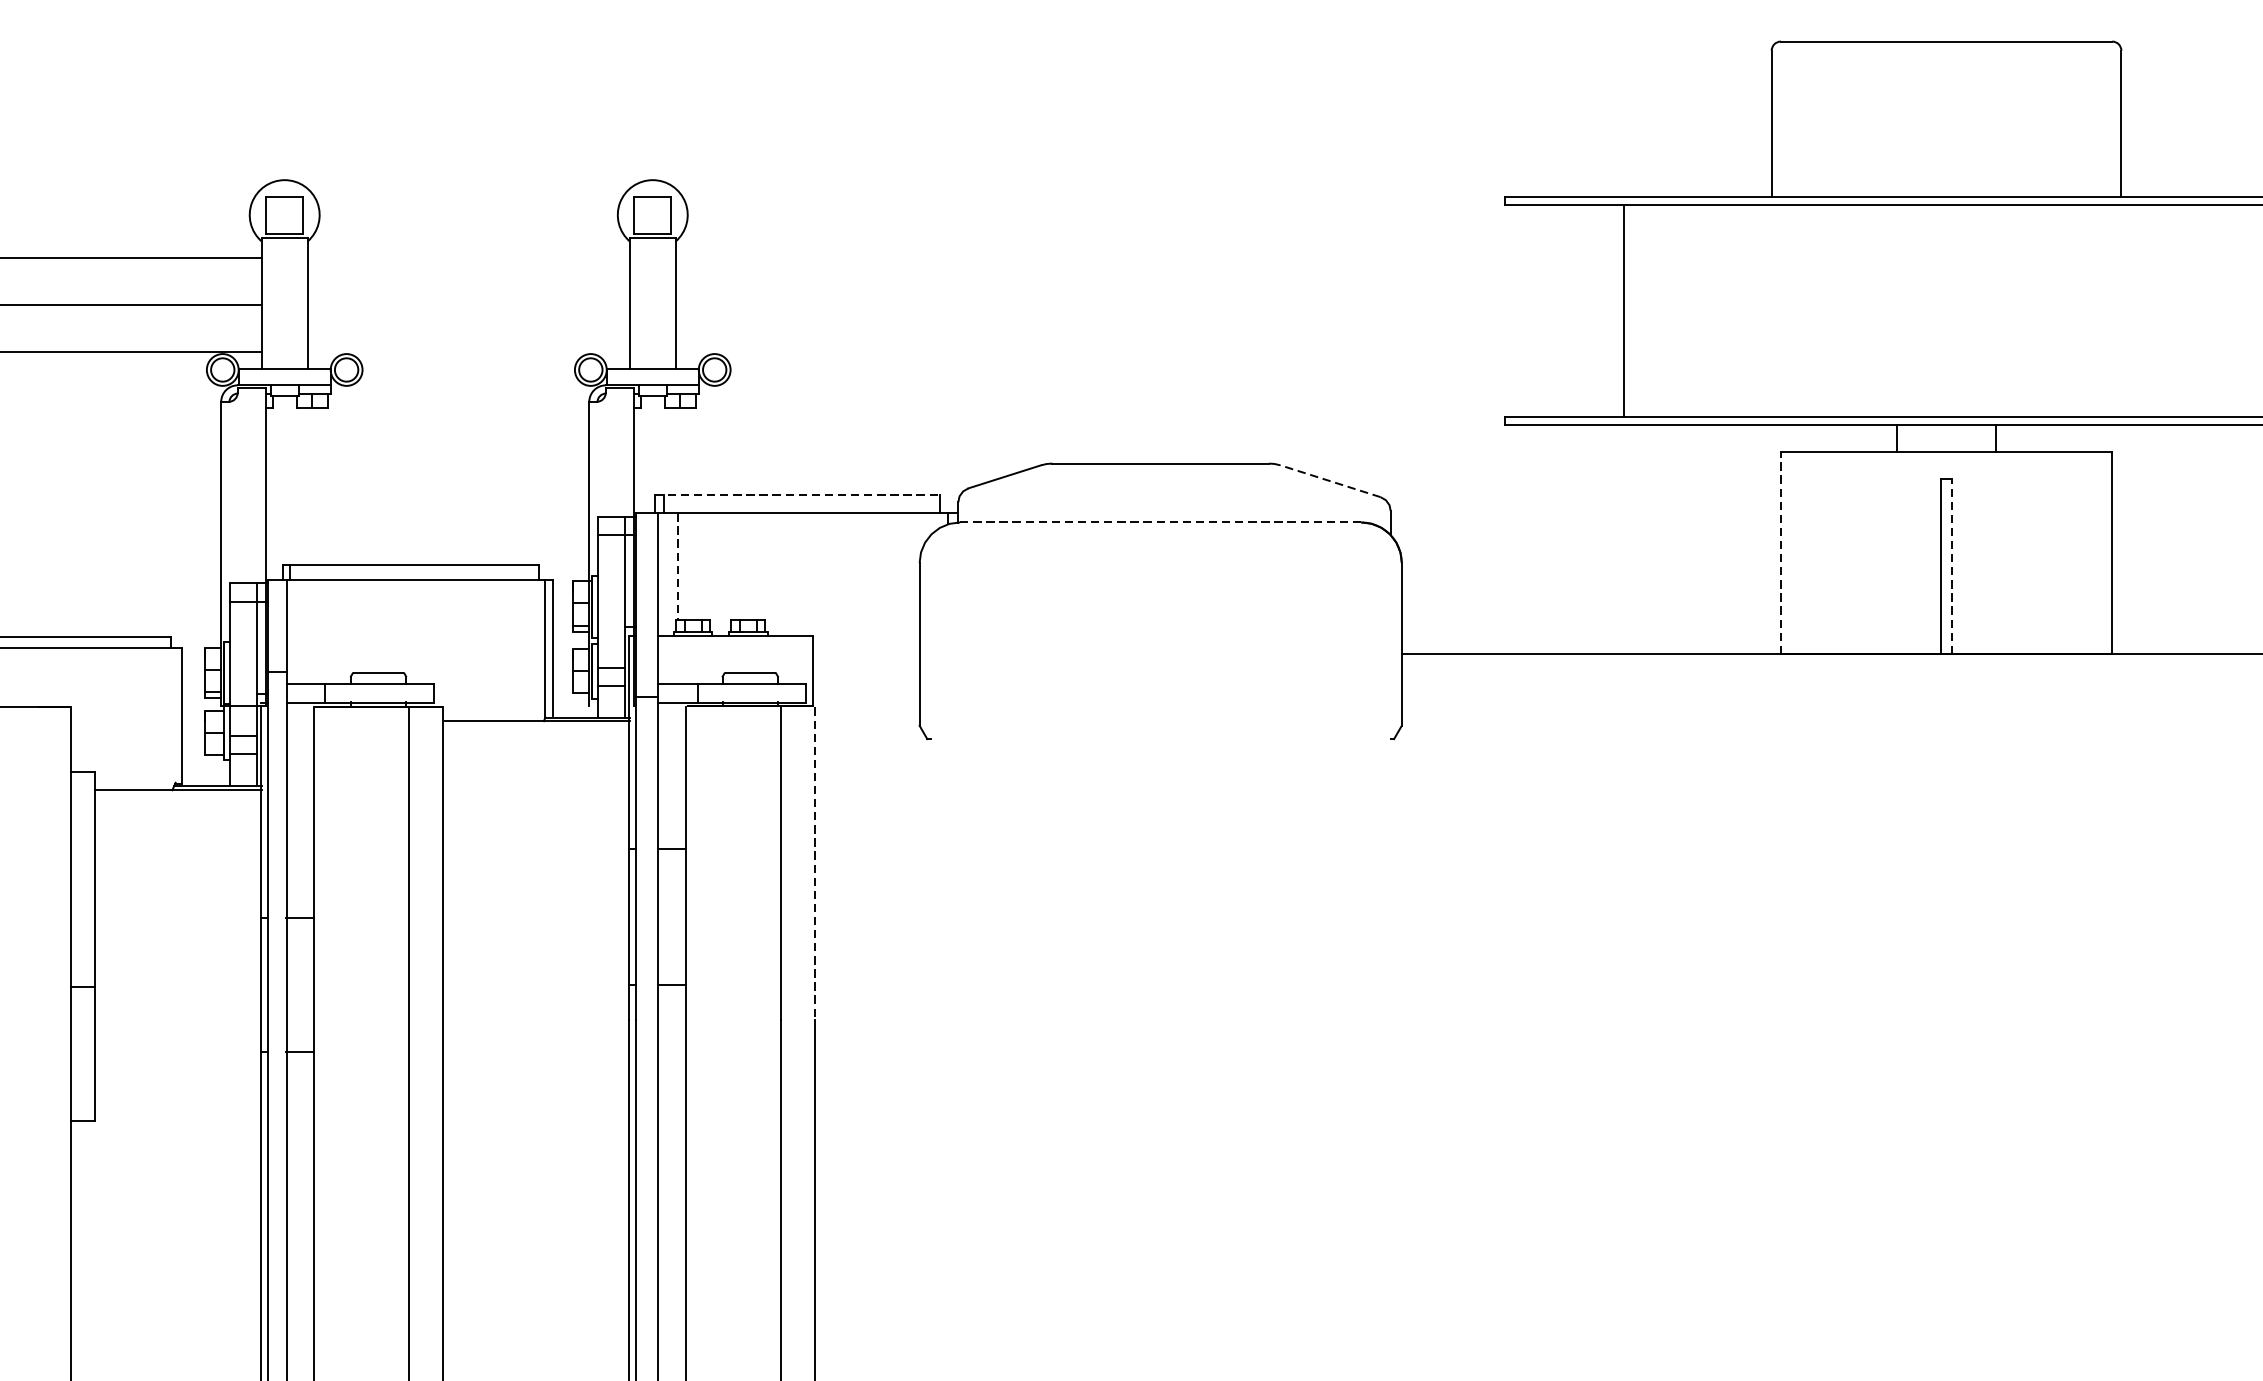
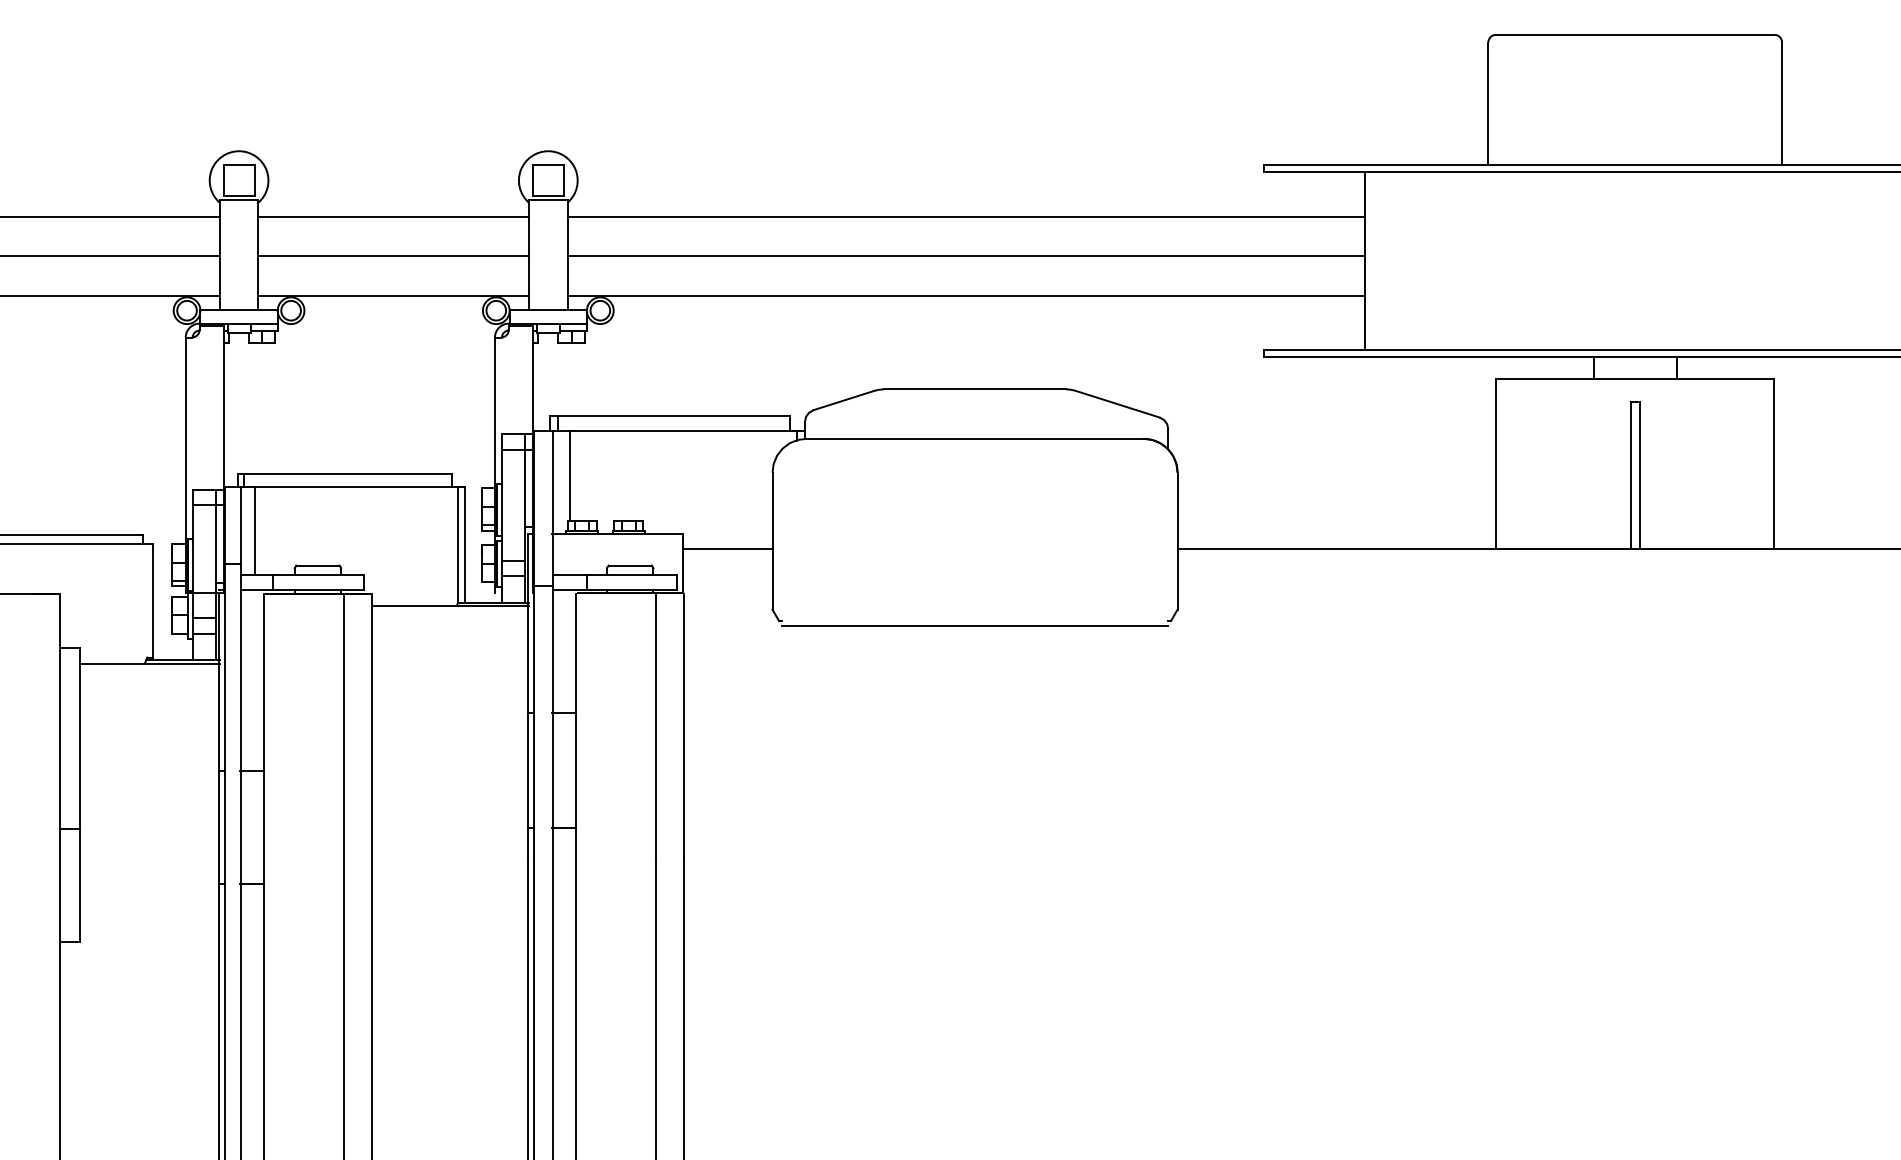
line: (468, 257) -> (393, 216), added
line: (1149, 257) -> (965, 216), added
line: (468, 305) -> (393, 256), added
line: (1149, 305) -> (965, 256), added
line: (468, 351) -> (393, 295), added
line: (1149, 351) -> (965, 295), added
line: (1330, 481) -> (1117, 404), dashed -> solid
line: (797, 494) -> (669, 415), dashed -> solid
line: (1161, 522) -> (975, 438), dashed -> solid
line: (1781, 551) -> (1496, 463), dashed -> solid
line: (1951, 566) -> (1639, 475), dashed -> solid
line: (677, 567) -> (569, 476), dashed -> solid
line: (303, 631) -> (254, 530), added
line: (866, 654) -> (727, 549), added
line: (1160, 744) -> (974, 625), added
line: (814, 864) -> (684, 726), dashed -> solid

